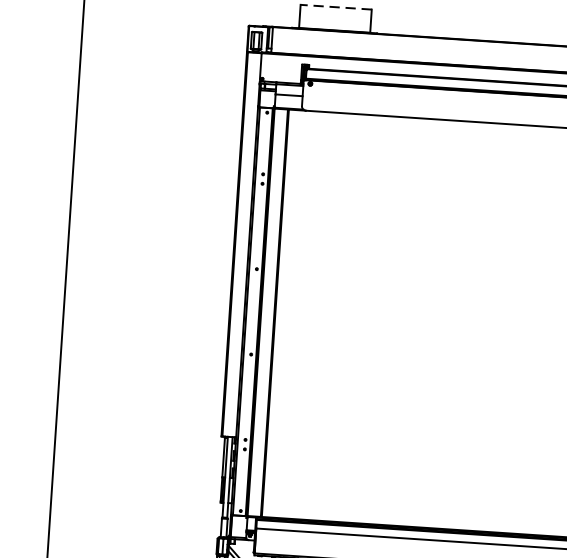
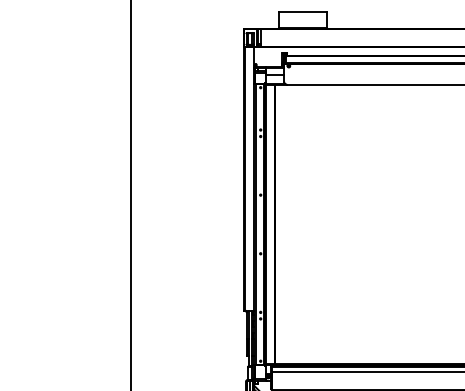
line: (335, 7) -> (302, 12), dashed -> solid

